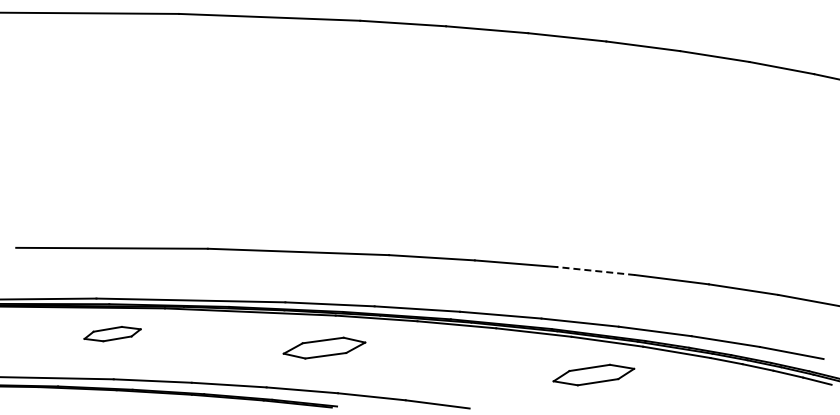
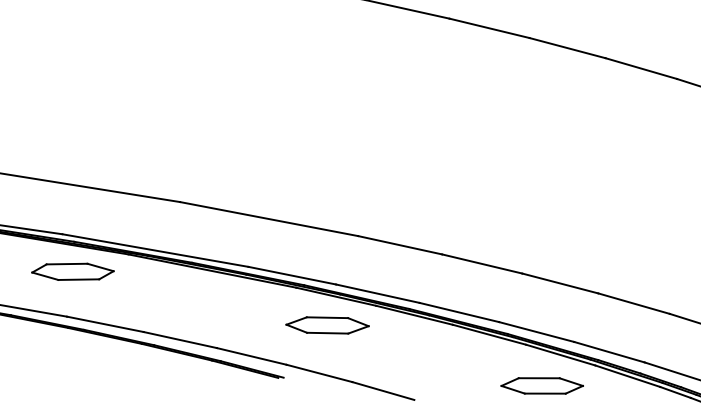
line: (595, 271) -> (559, 283), dashed -> solid
part: (112, 333) -> (72, 271), size x1.43
part: (324, 347) -> (327, 324), moved

